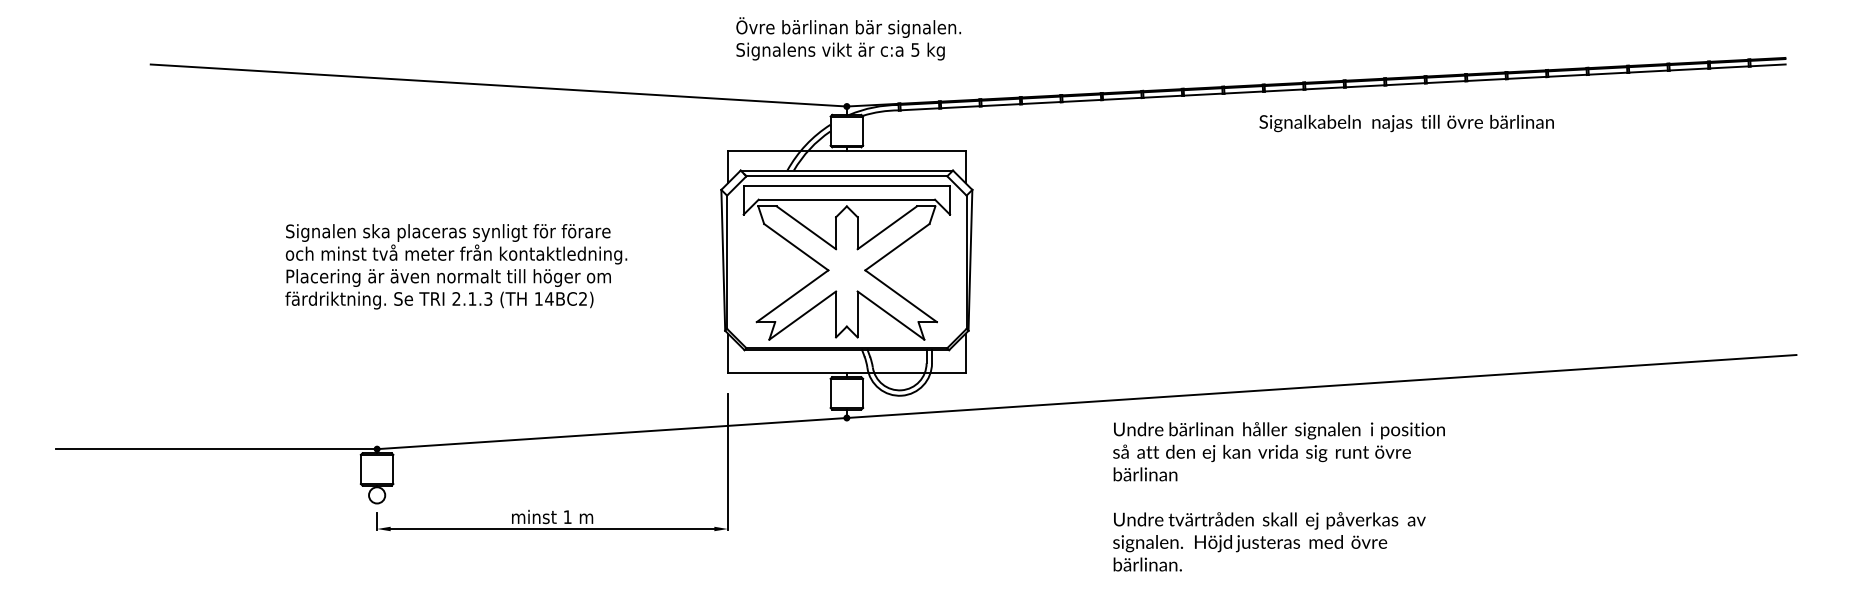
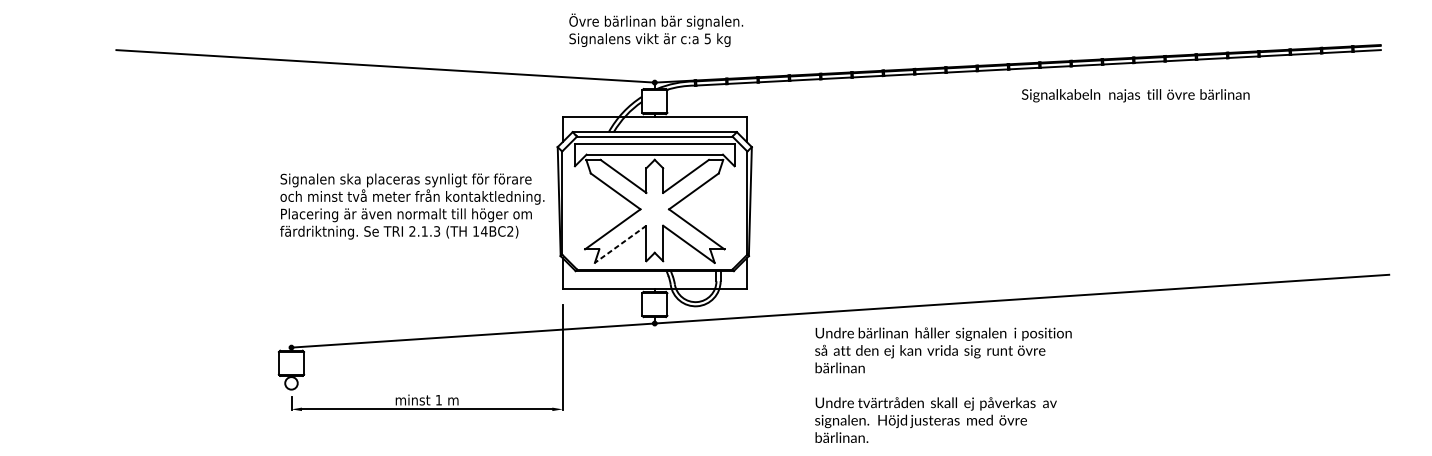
text: (1406, 123) -> (1135, 95), moved
text: (456, 266) -> (412, 206), moved
line: (802, 315) -> (620, 244), solid -> dashed
line: (214, 449) -> (165, 347), removed
text: (1278, 496) -> (942, 385), moved

